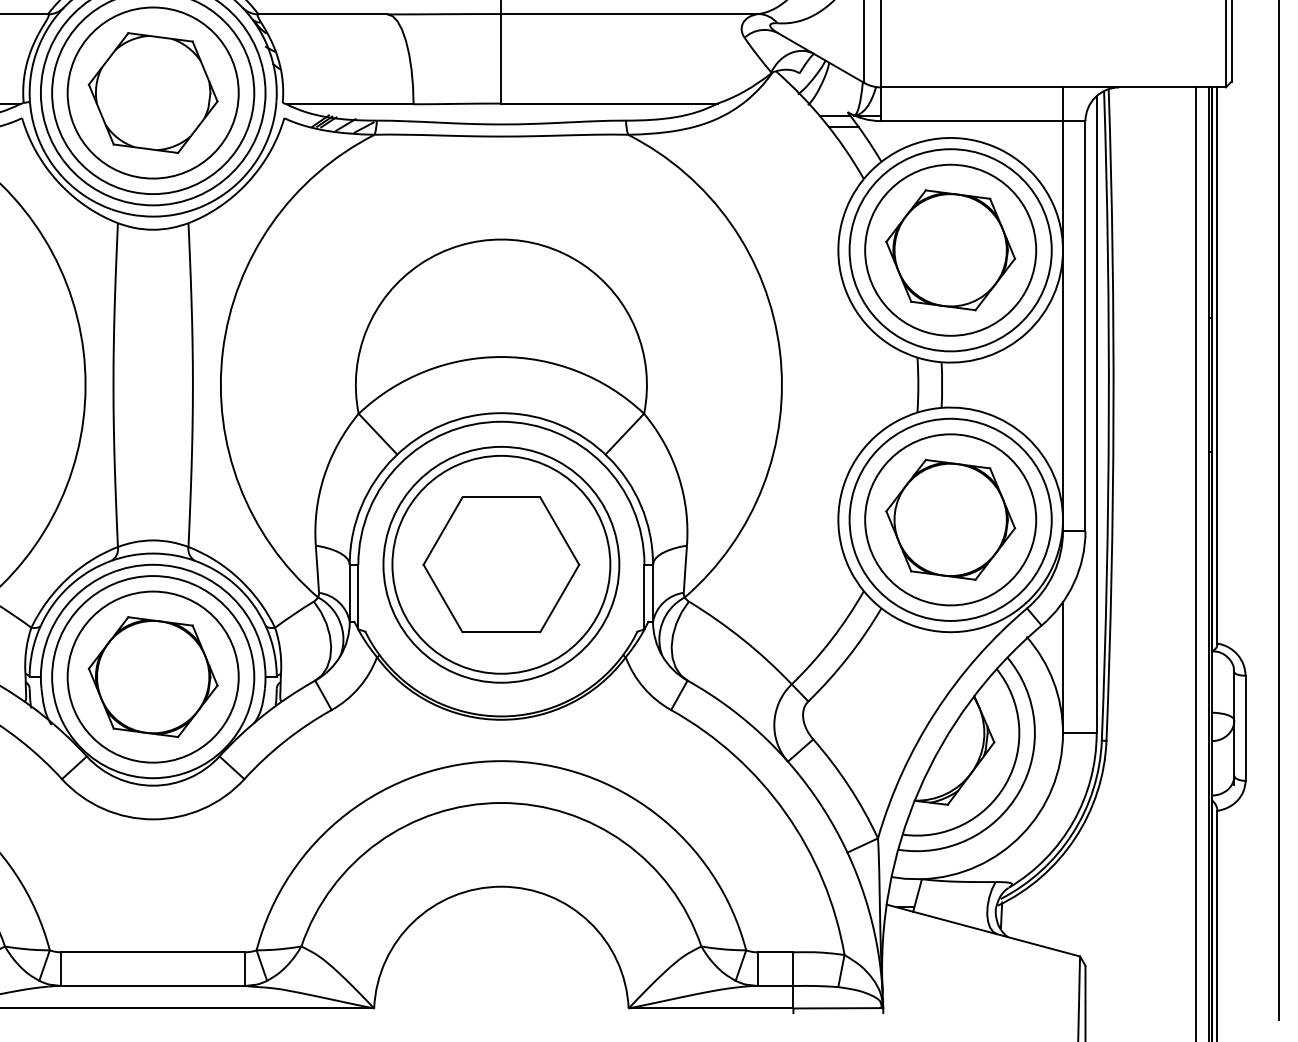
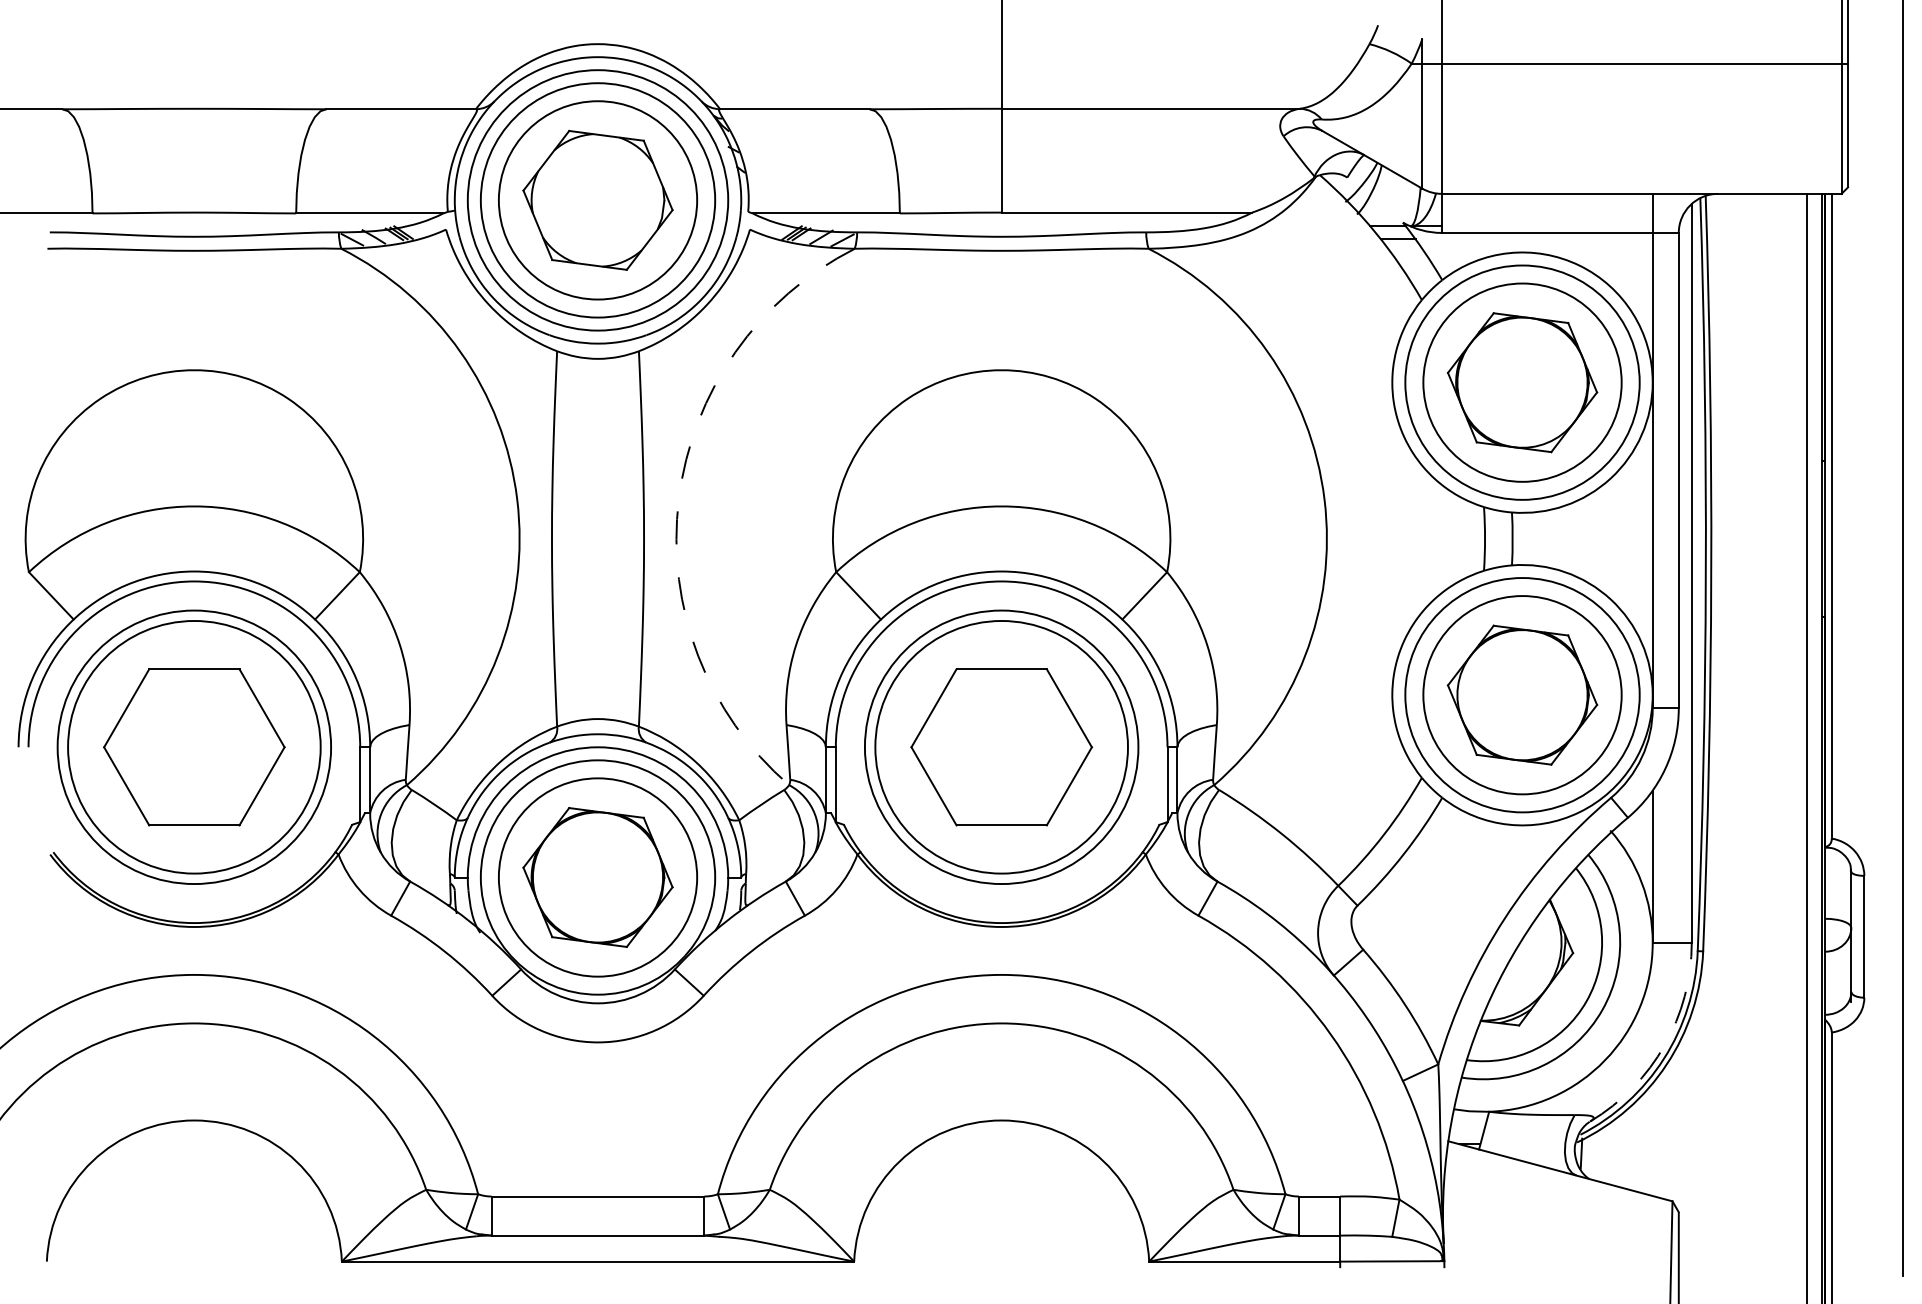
arc: (222, 351) -> (678, 499), solid -> dashed
arc: (1073, 822) -> (1664, 1045), solid -> dashed

